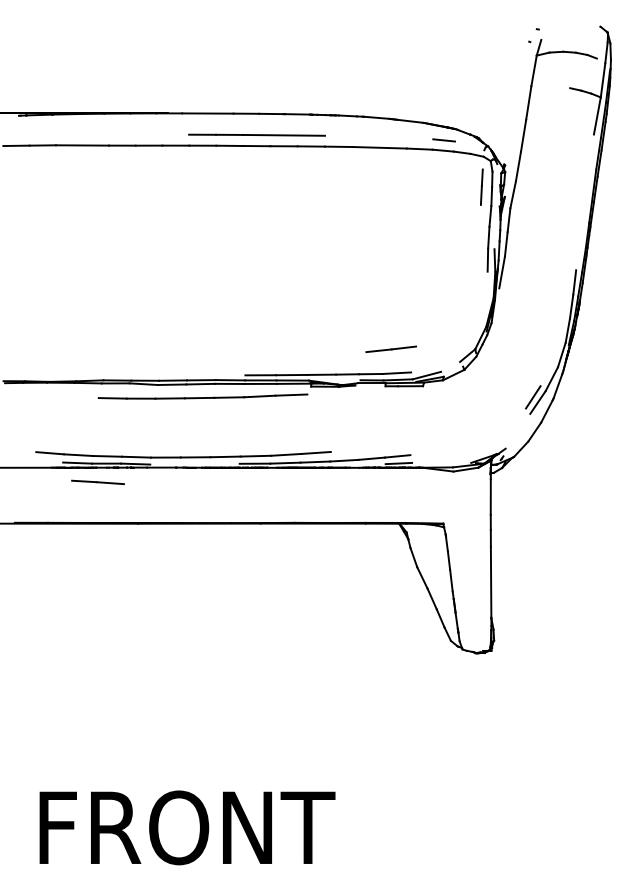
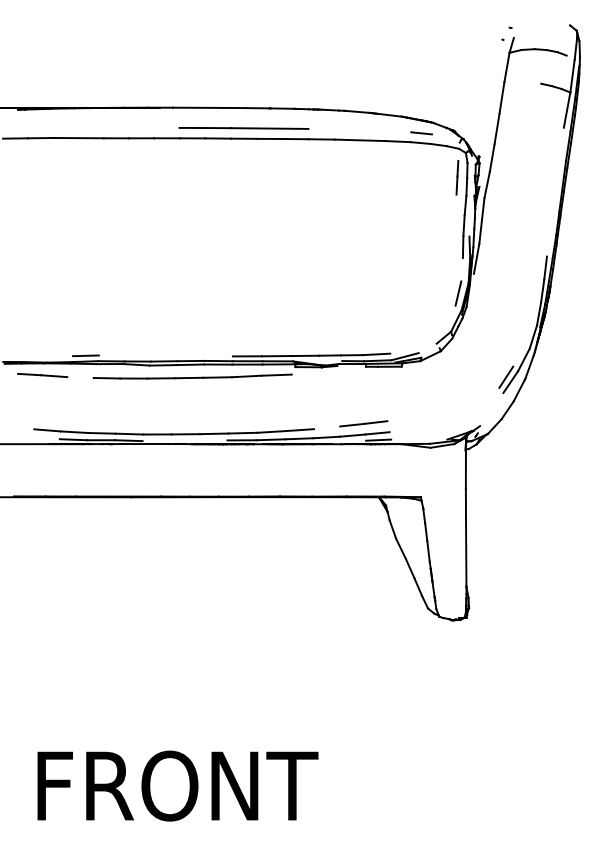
line: (482, 308) -> (458, 292), added
line: (390, 348) -> (363, 423), moved
line: (90, 374) -> (85, 355), added
line: (97, 481) -> (42, 374), moved

